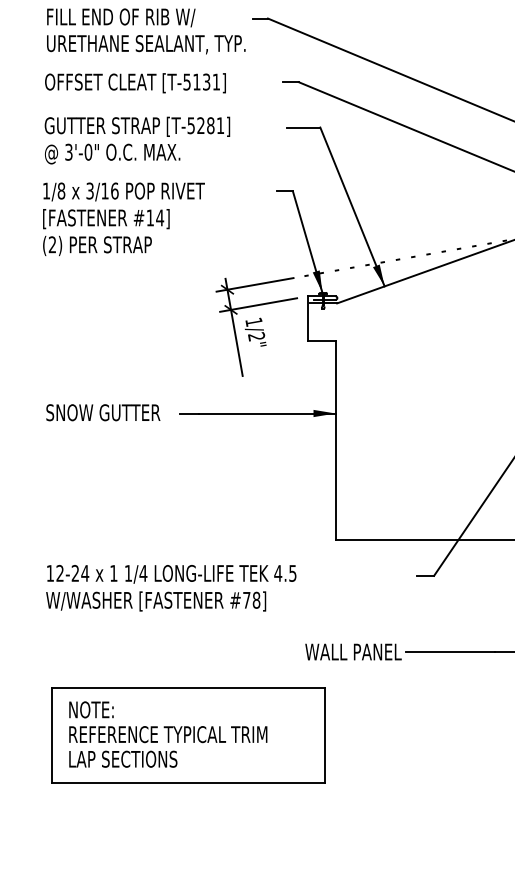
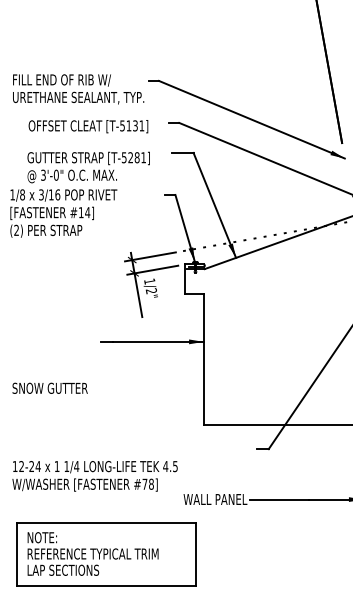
text: (135, 82) -> (88, 126), moved
text: (137, 140) -> (88, 167), moved
text: (102, 411) -> (49, 387), moved
text: (170, 588) -> (94, 476), moved

